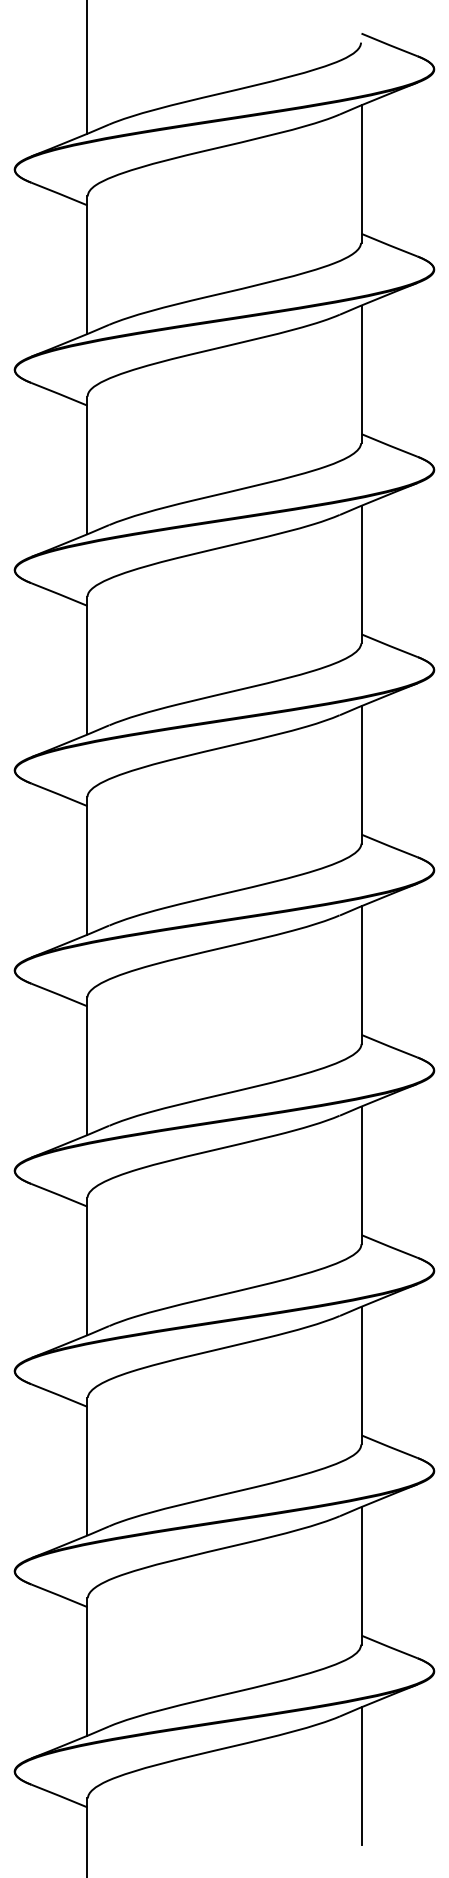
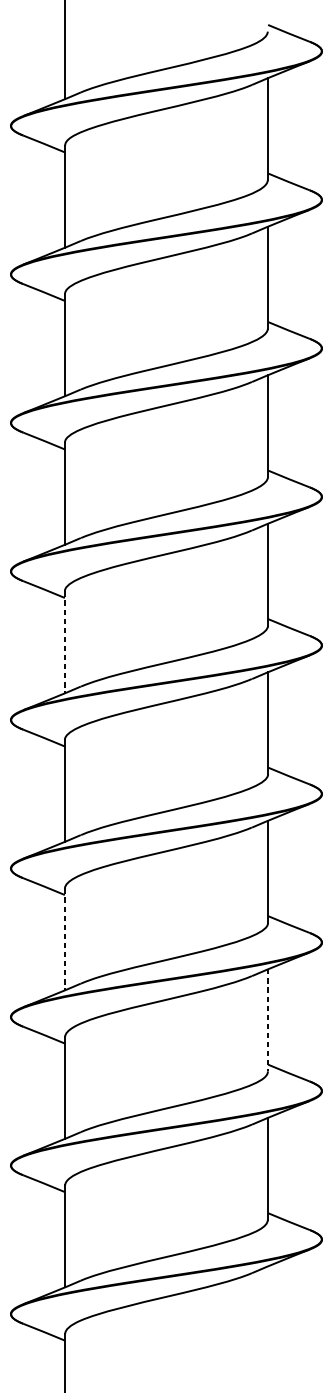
line: (87, 865) -> (64, 641), solid -> dashed
line: (87, 1266) -> (64, 939), solid -> dashed
line: (361, 1375) -> (268, 1020), solid -> dashed
line: (361, 1775) -> (268, 1316), removed

